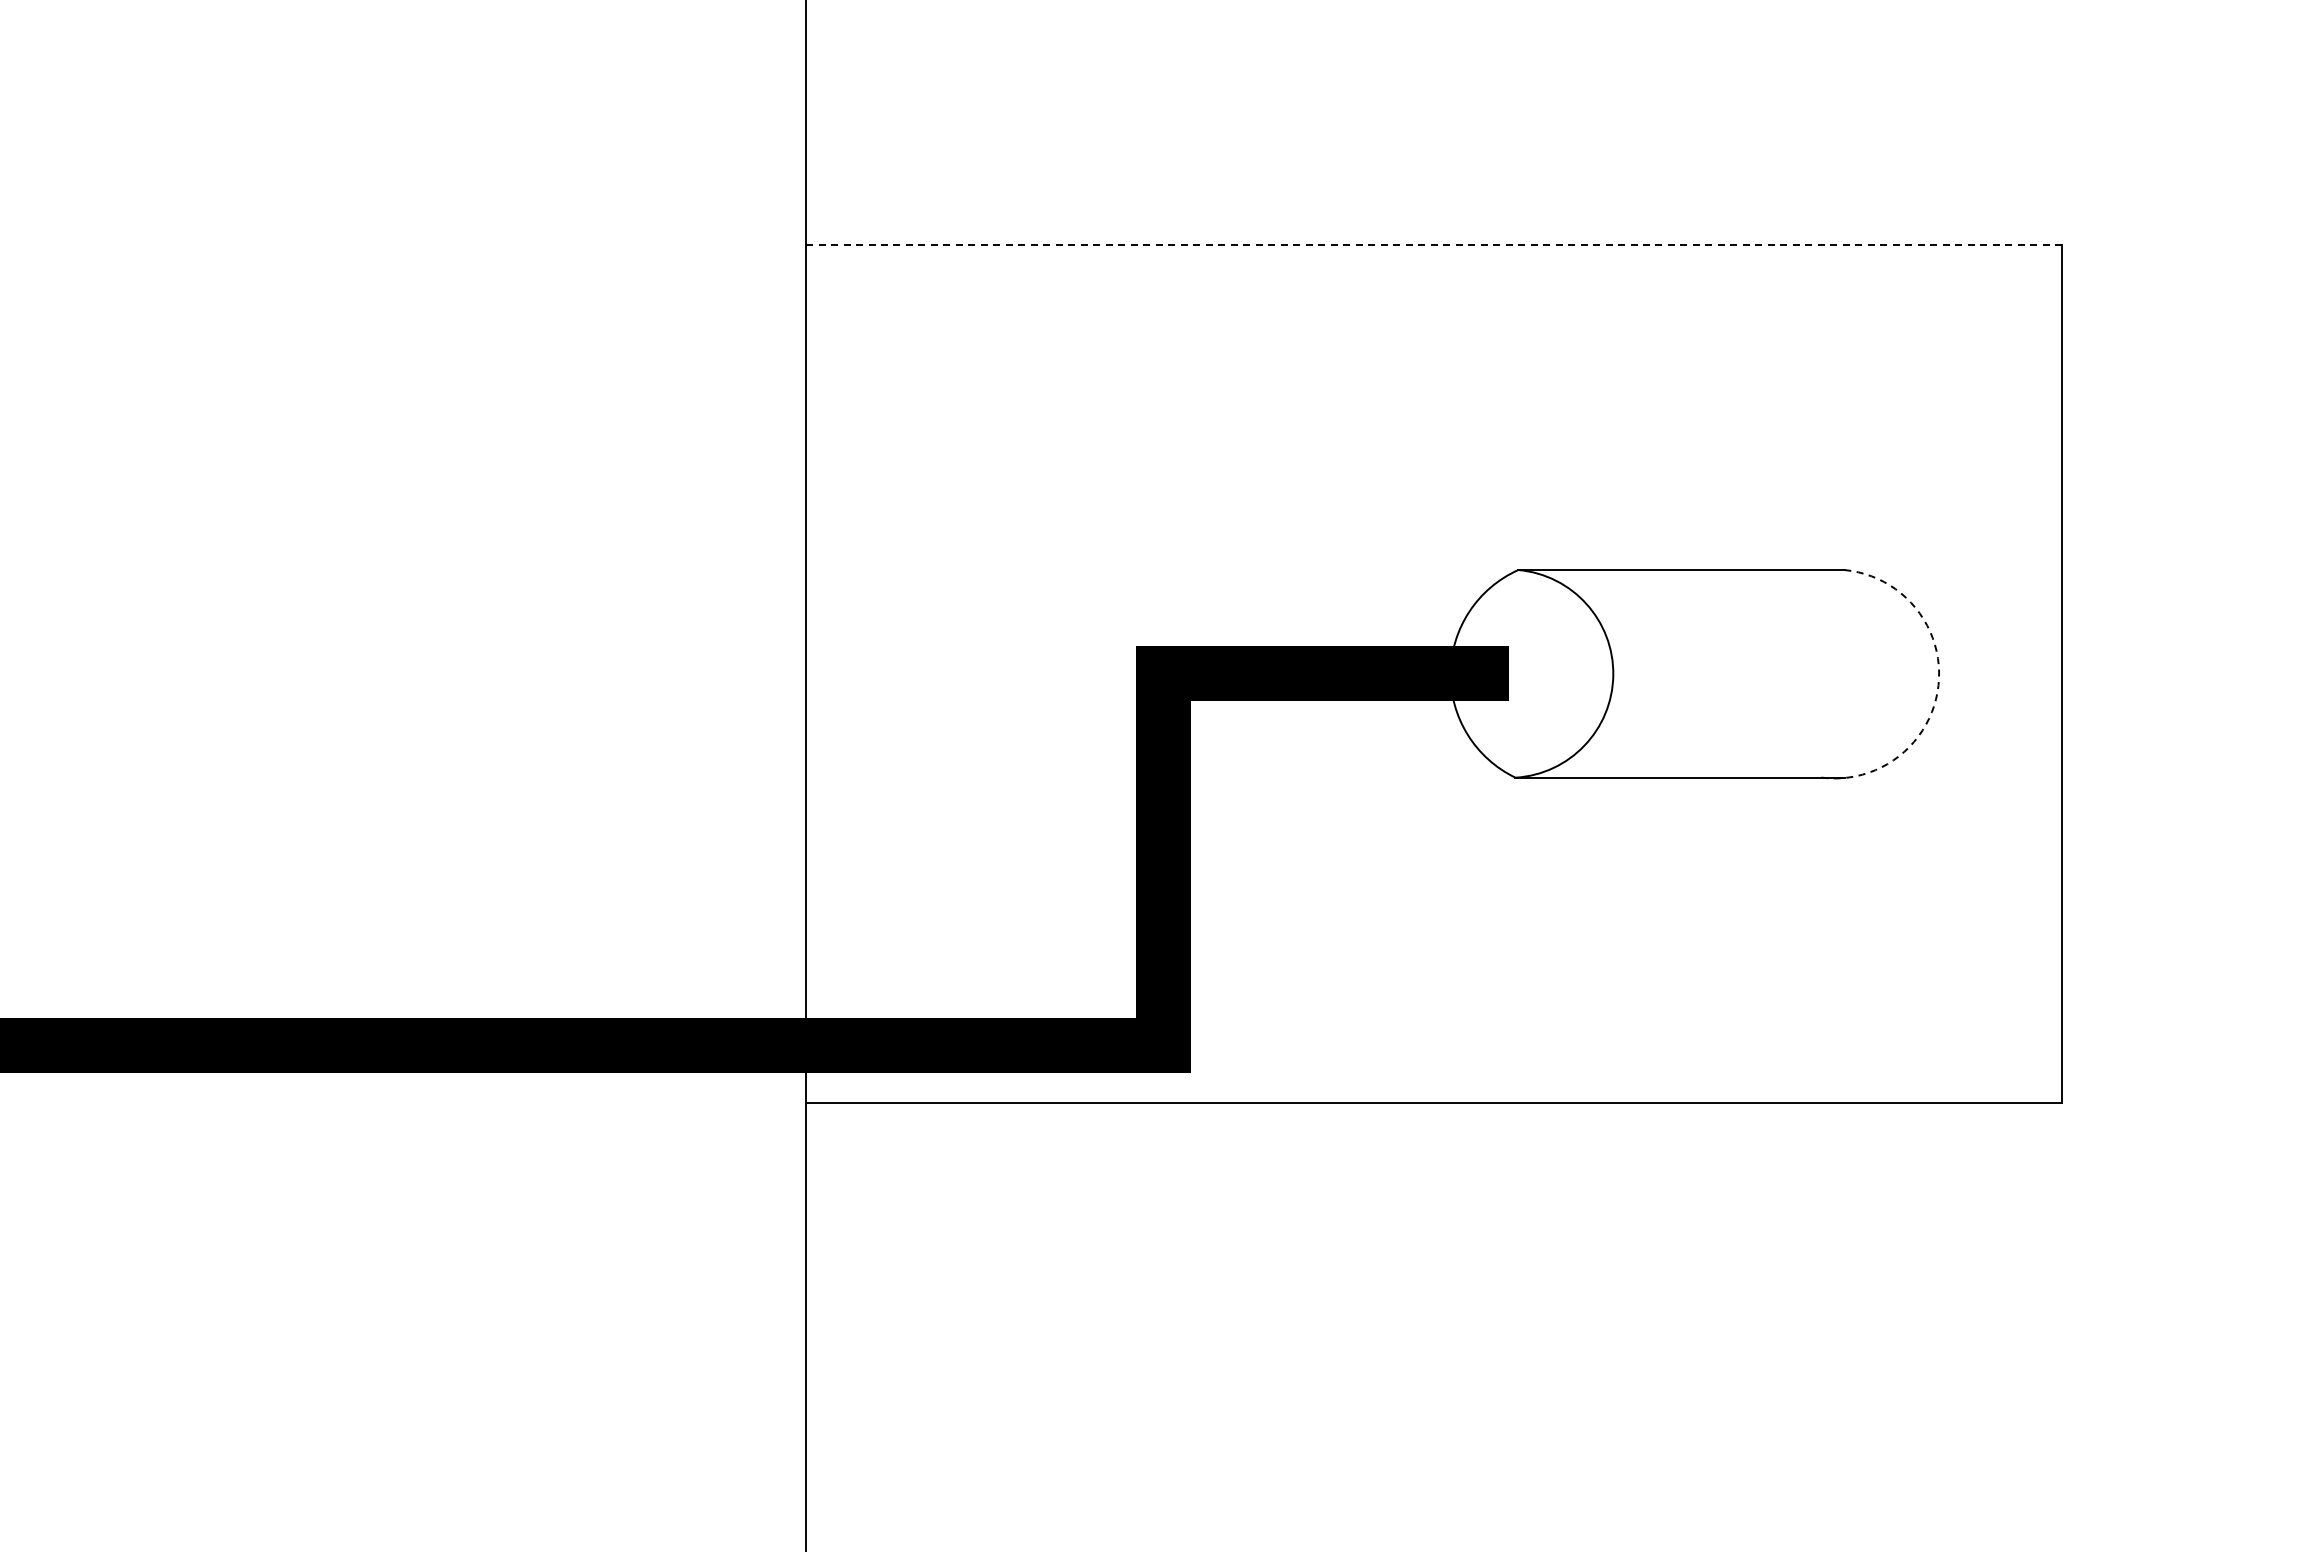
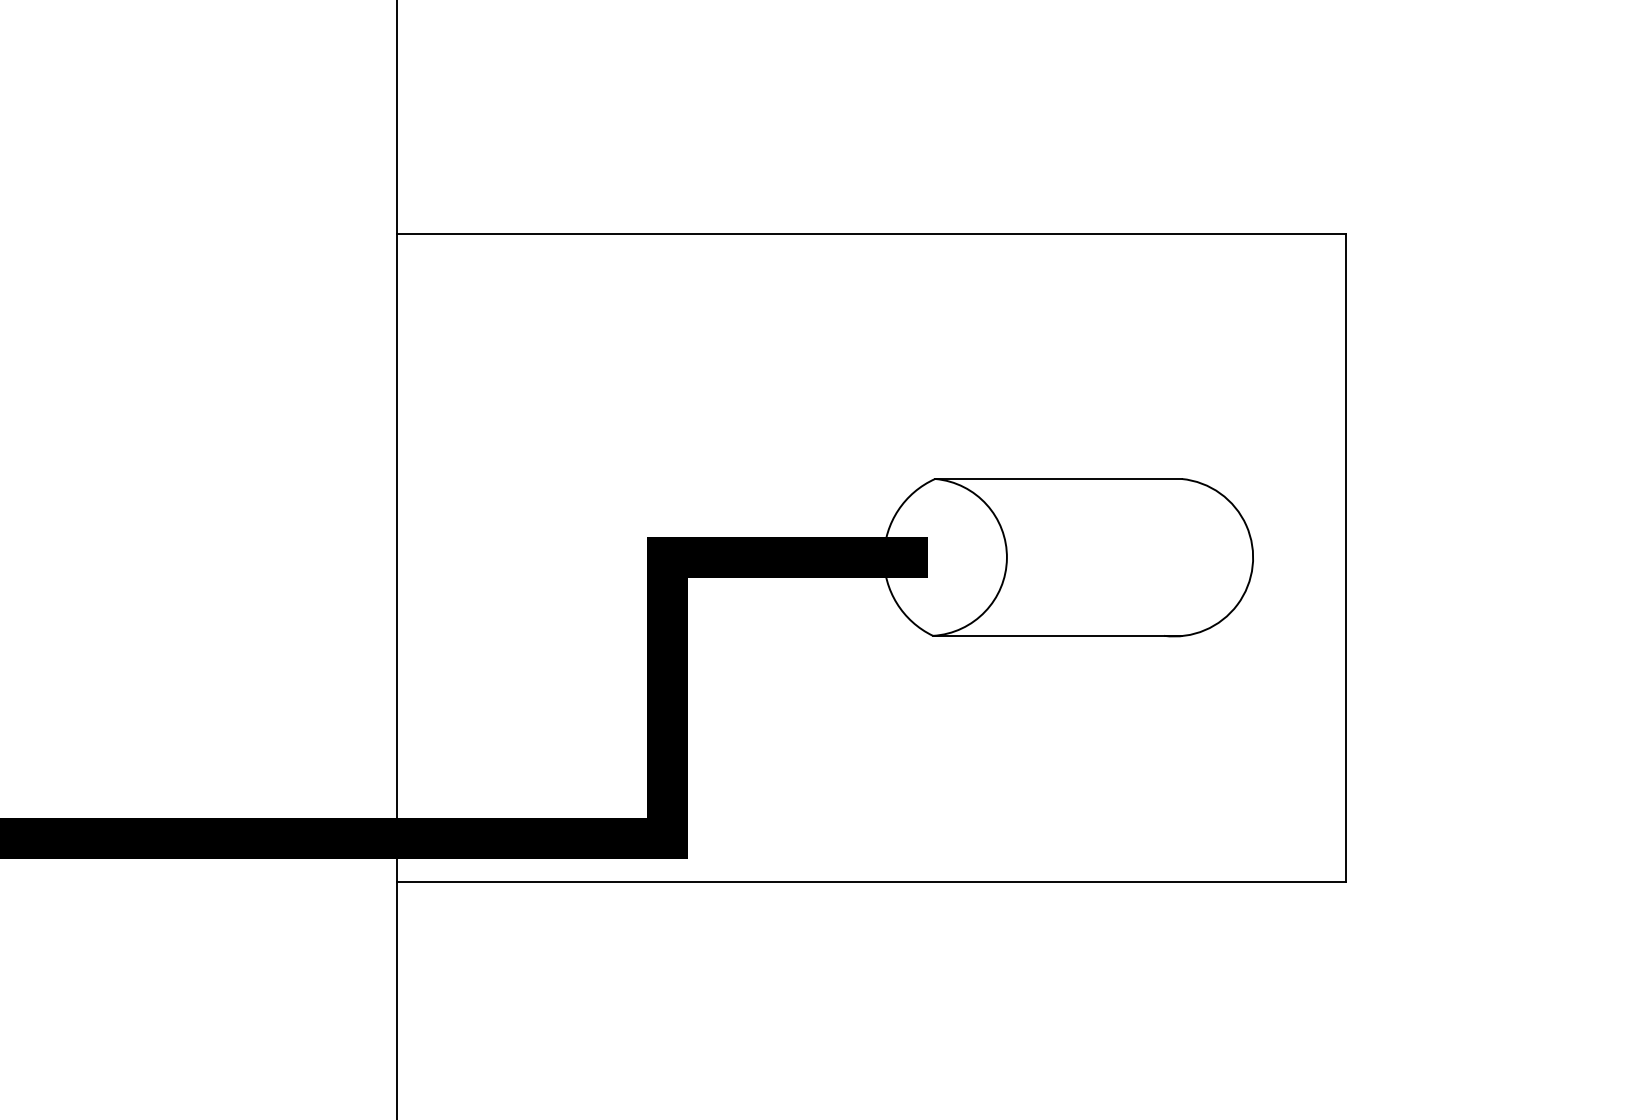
line: (1433, 245) -> (871, 233), dashed -> solid
arc: (1938, 685) -> (1252, 566), dashed -> solid

